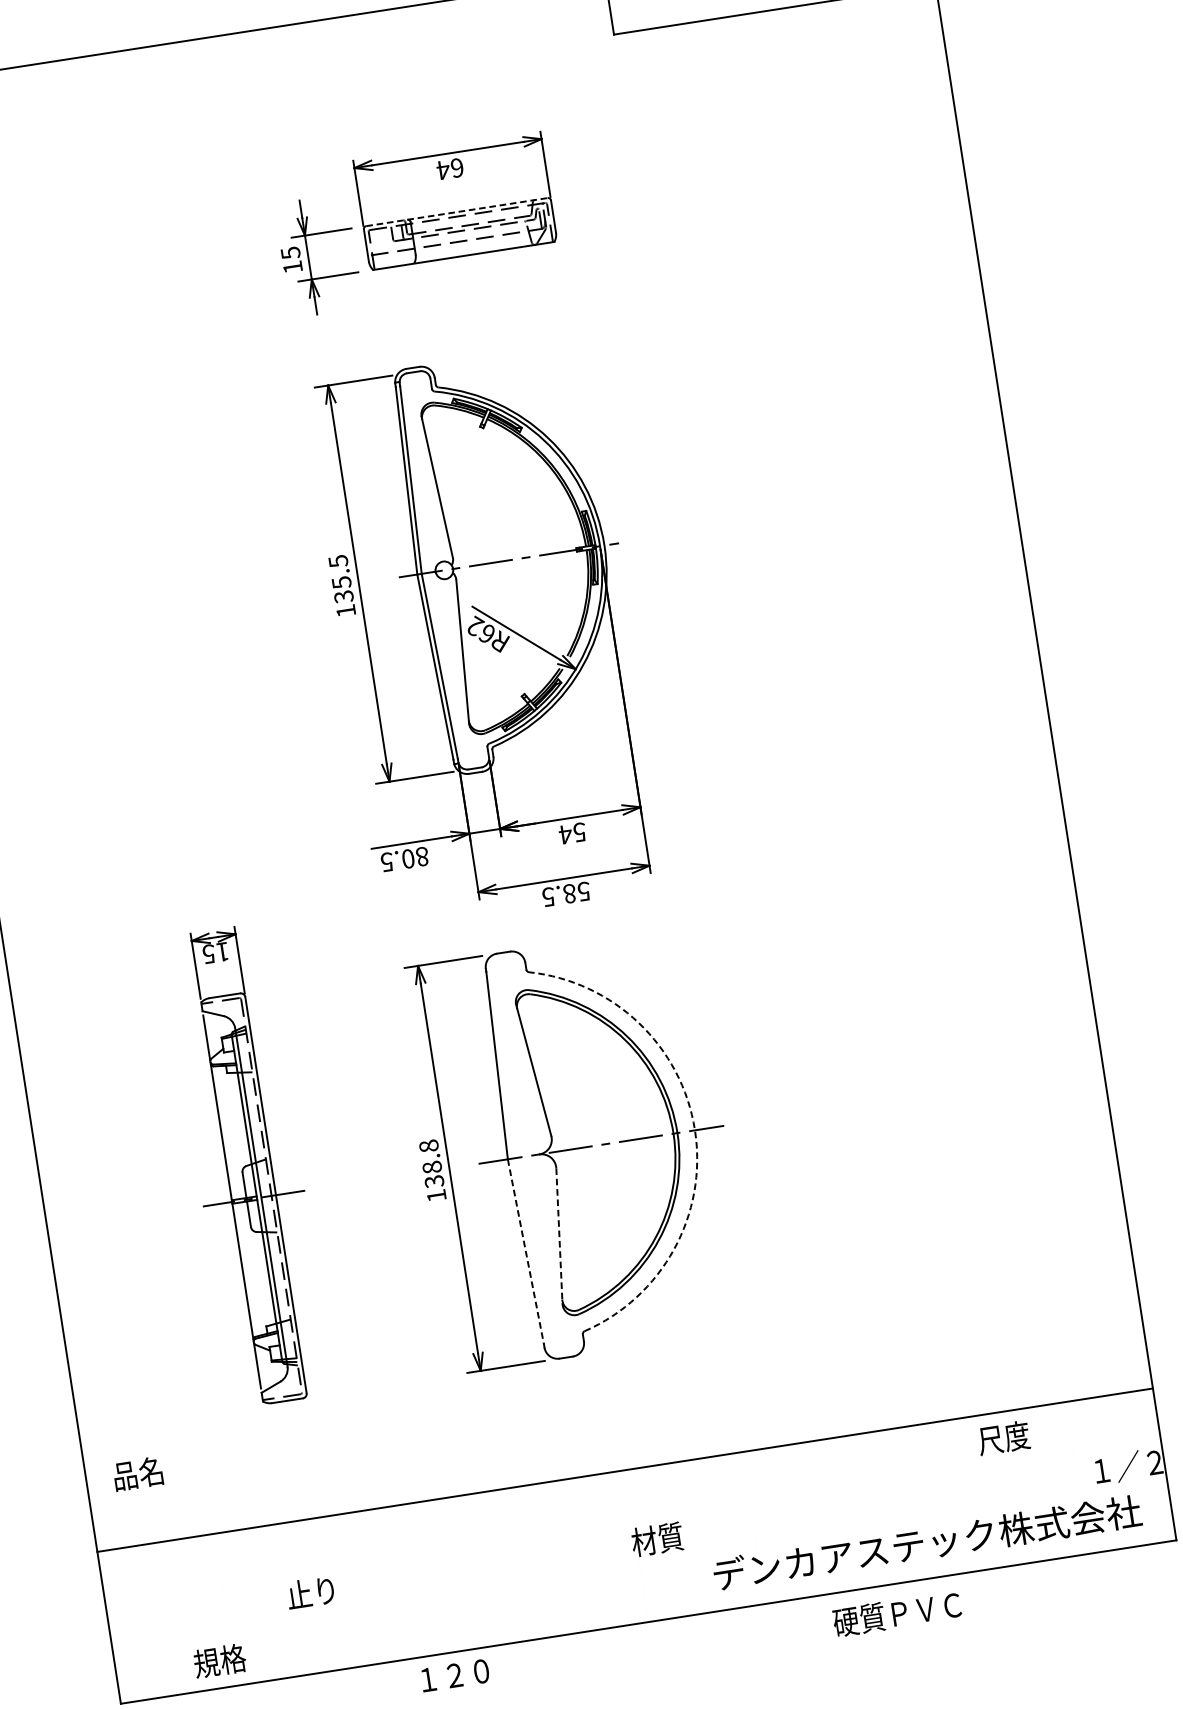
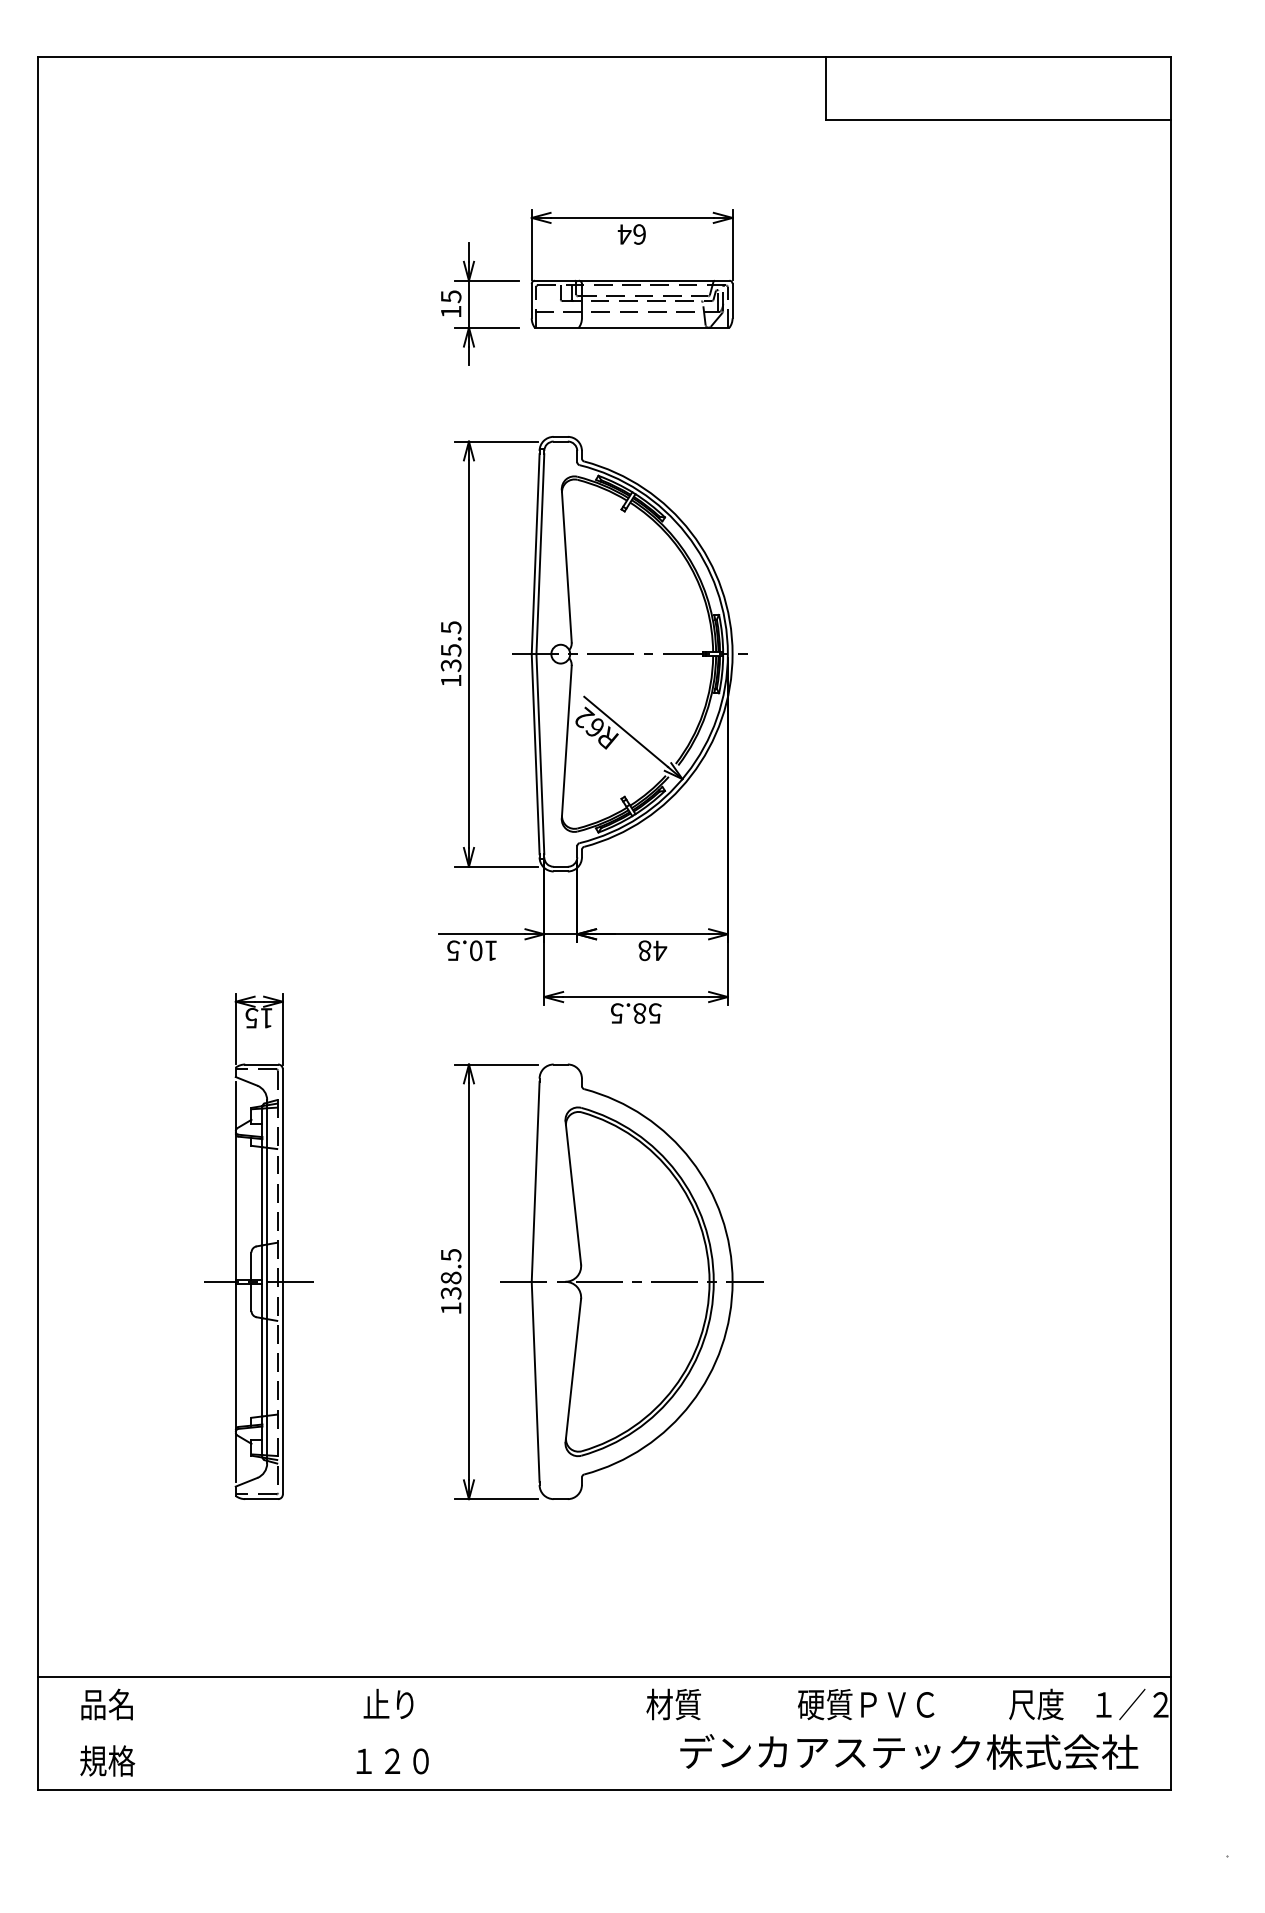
line: (457, 211) -> (632, 280), dashed -> solid
text: (572, 833) -> (652, 950), 54 -> 48
text: (422, 856) -> (491, 950), 80.5 -> 10.5
arc: (694, 1130) -> (732, 1281), dashed -> solid
text: (428, 1145) -> (450, 1254), 138.8 -> 138.5
line: (559, 1235) -> (573, 1370), dashed -> solid
line: (525, 1252) -> (535, 1382), dashed -> solid
text: (1003, 1438) -> (1036, 1704), moved
line: (624, 1470) -> (603, 1676), moved
text: (137, 1473) -> (106, 1704), moved
text: (657, 1539) -> (673, 1704), moved
text: (310, 1592) -> (388, 1703), moved
text: (897, 1613) -> (866, 1704), moved
text: (219, 1660) -> (107, 1760), moved
text: (454, 1675) -> (392, 1761), moved

